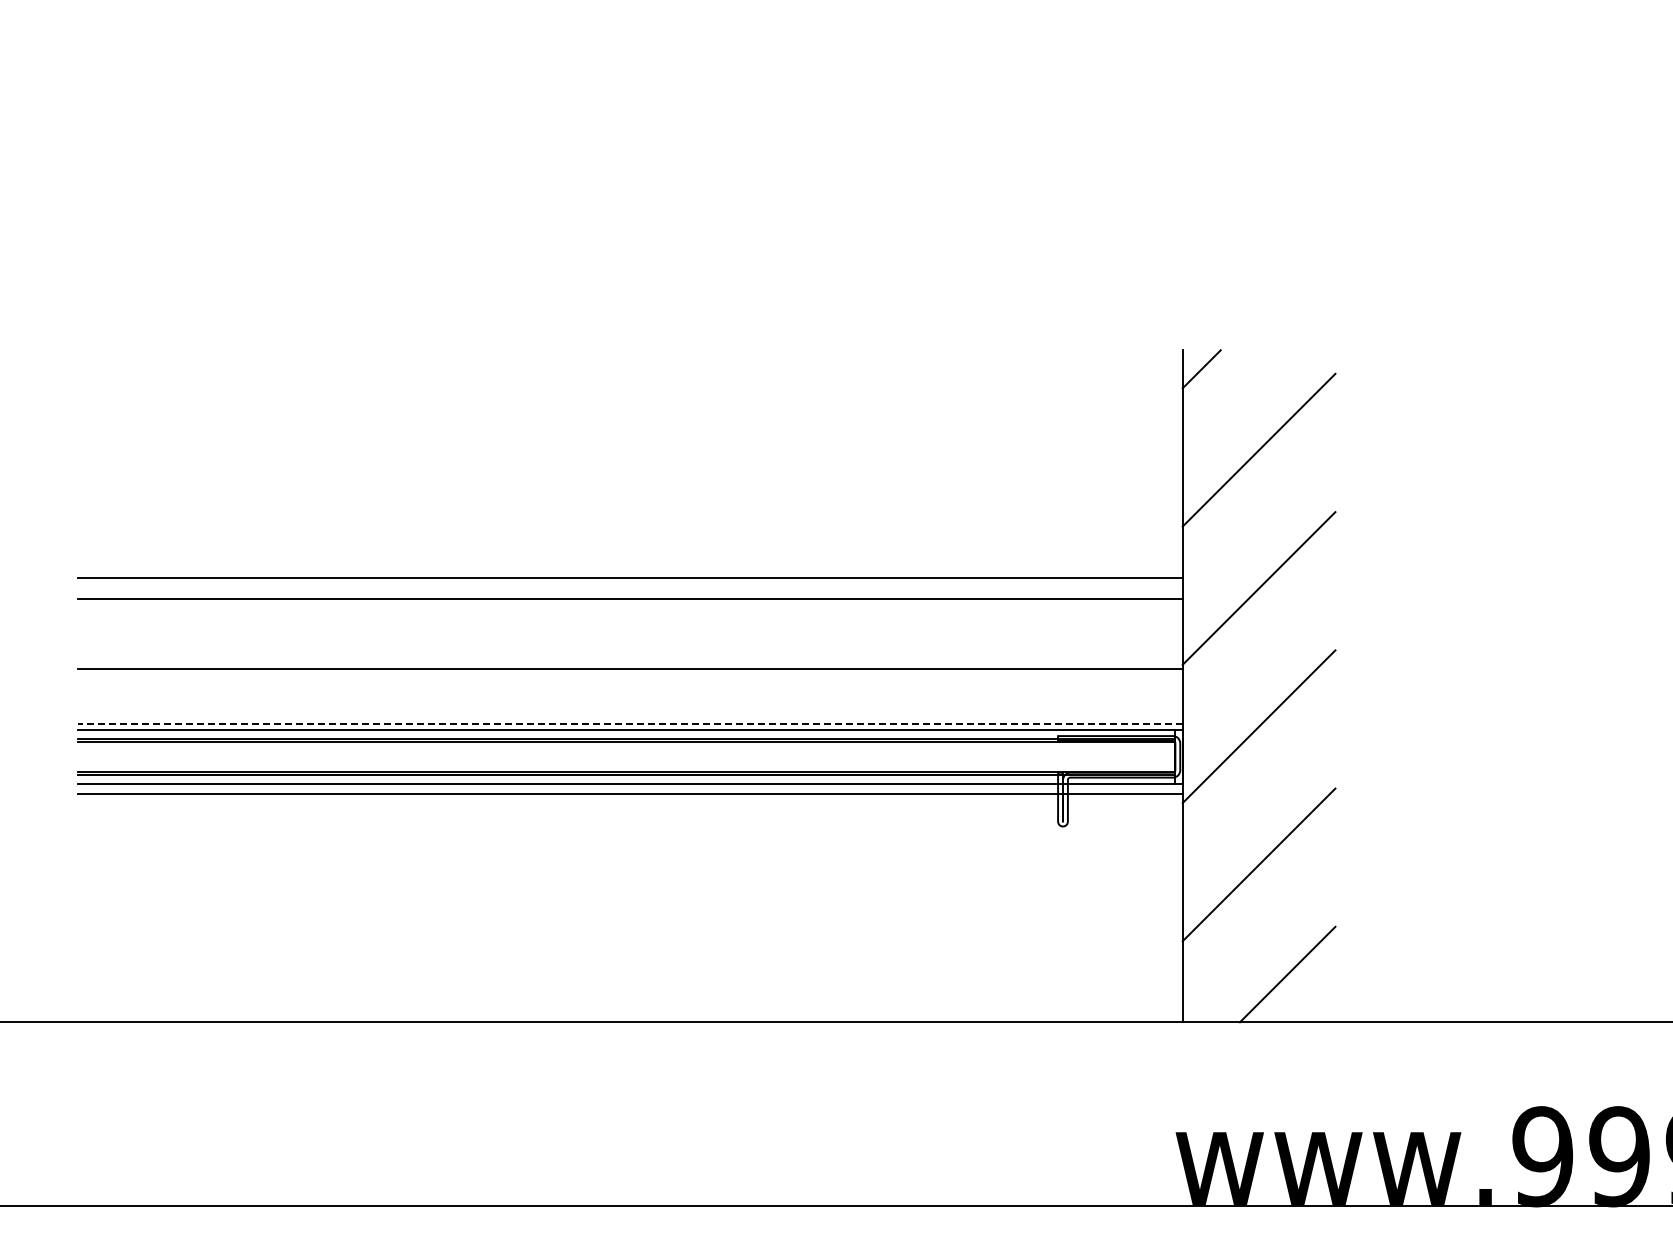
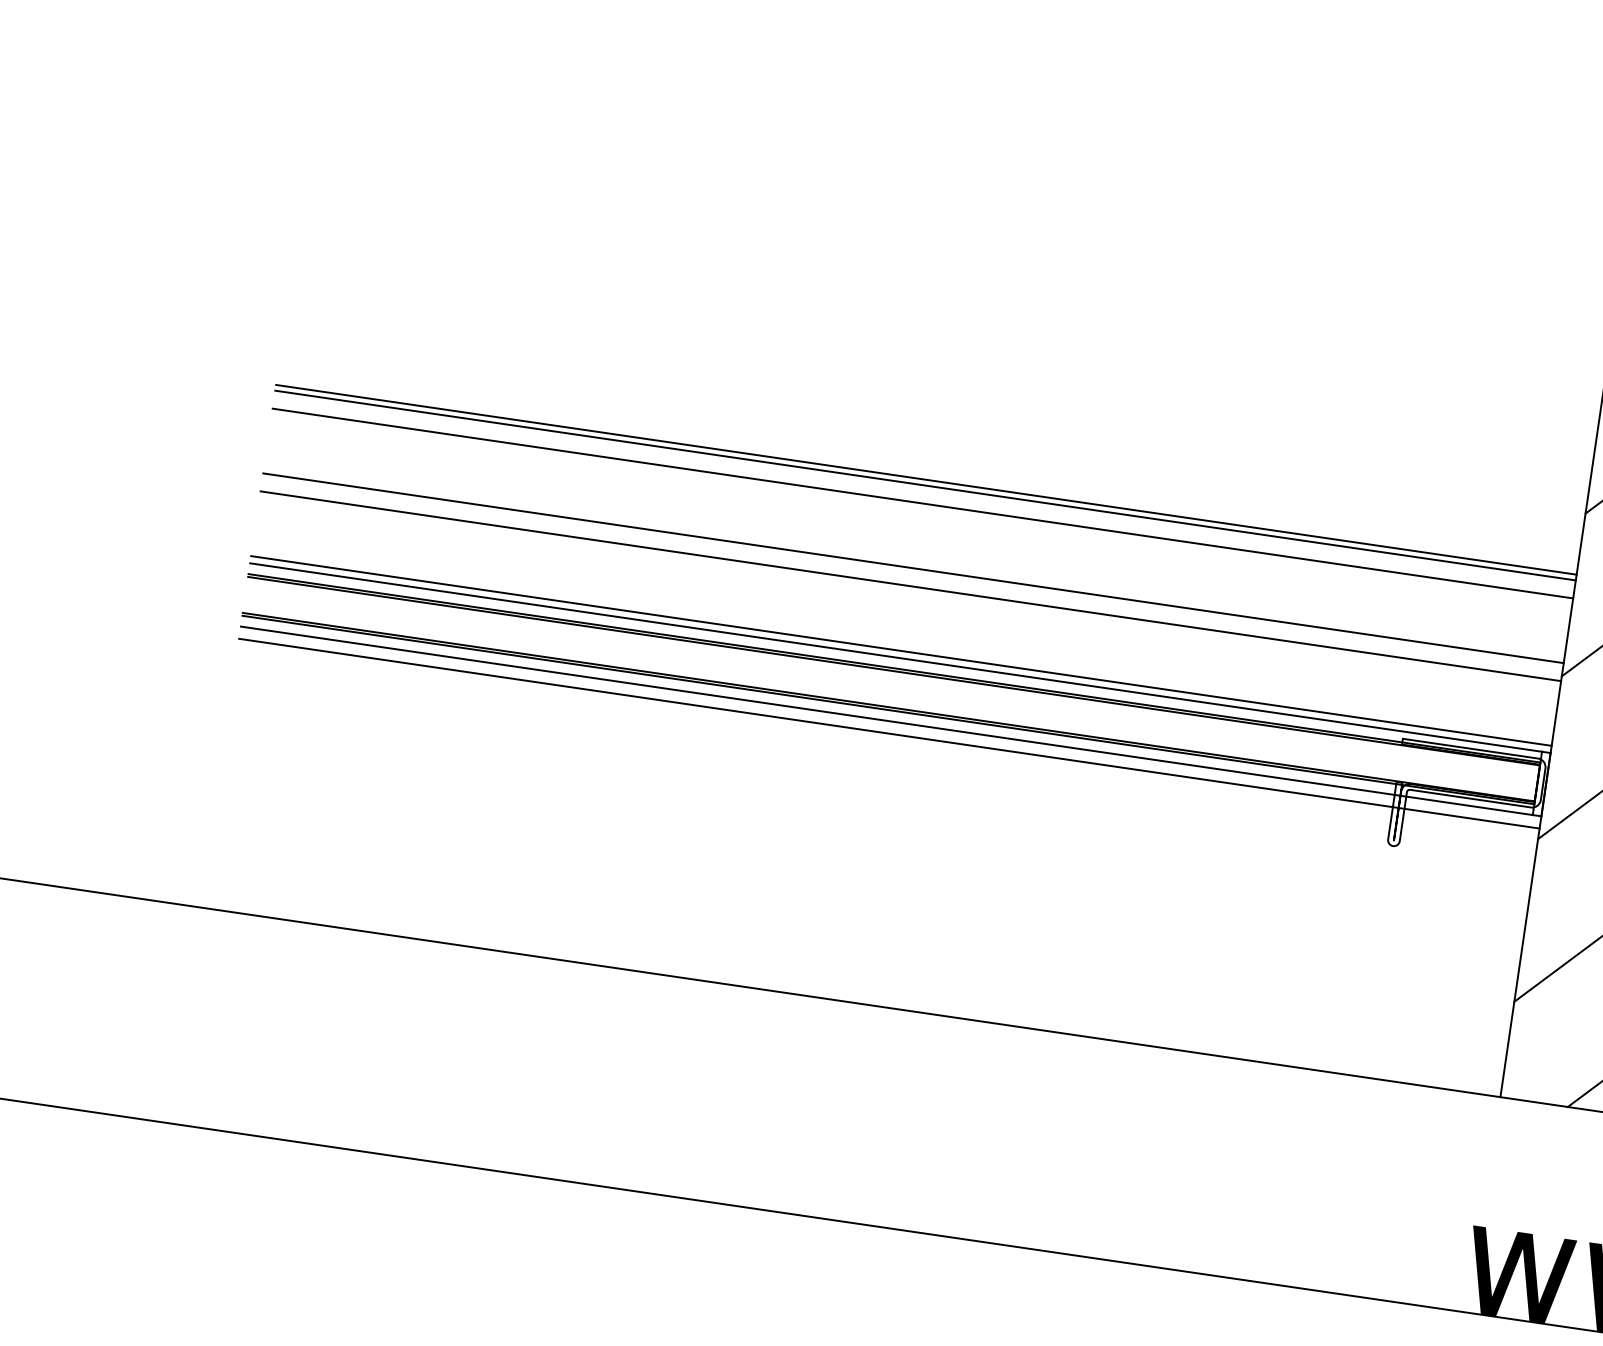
line: (629, 583) -> (924, 485), added
line: (629, 653) -> (912, 568), added
line: (629, 723) -> (900, 650), dashed -> solid

